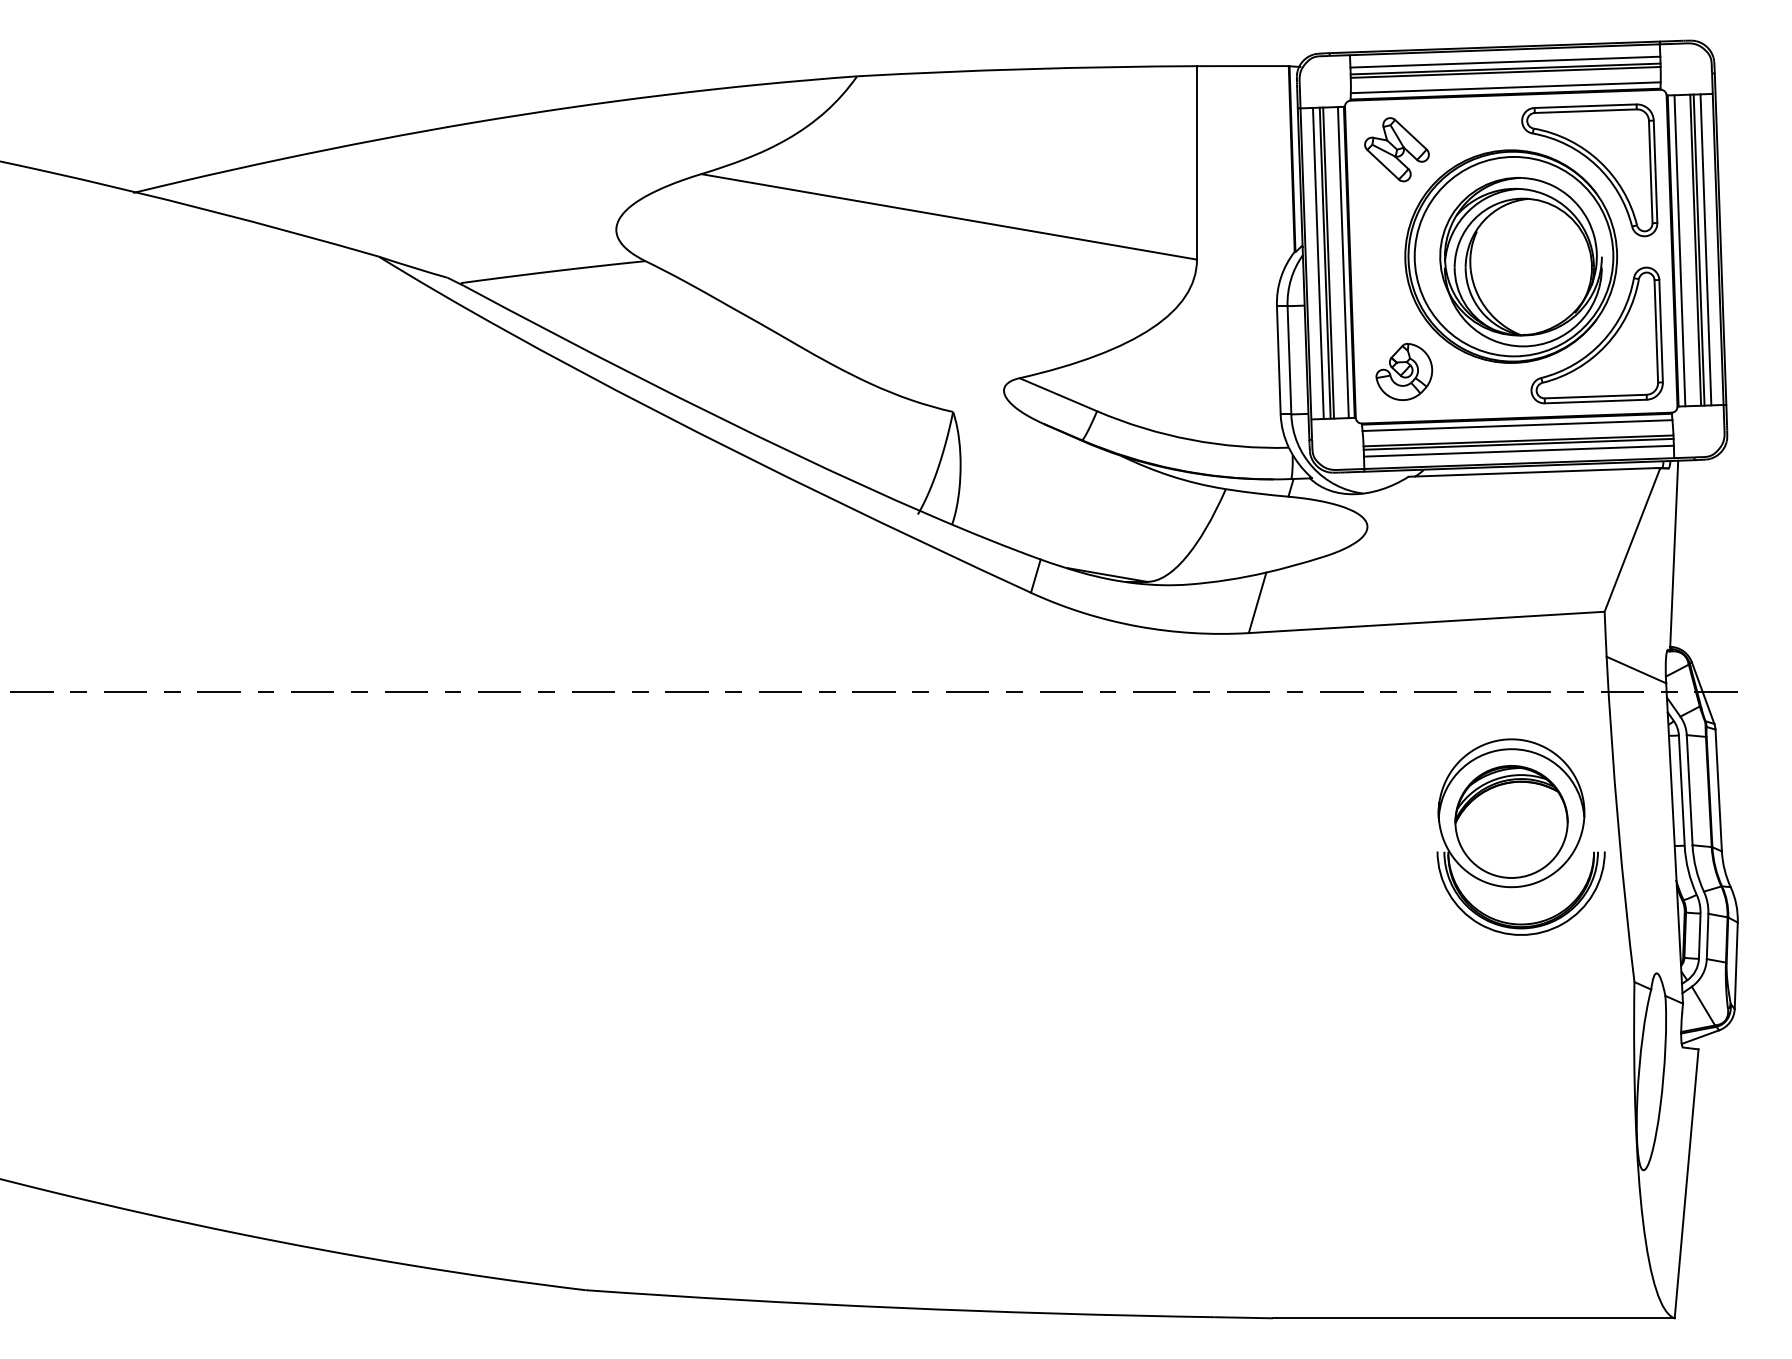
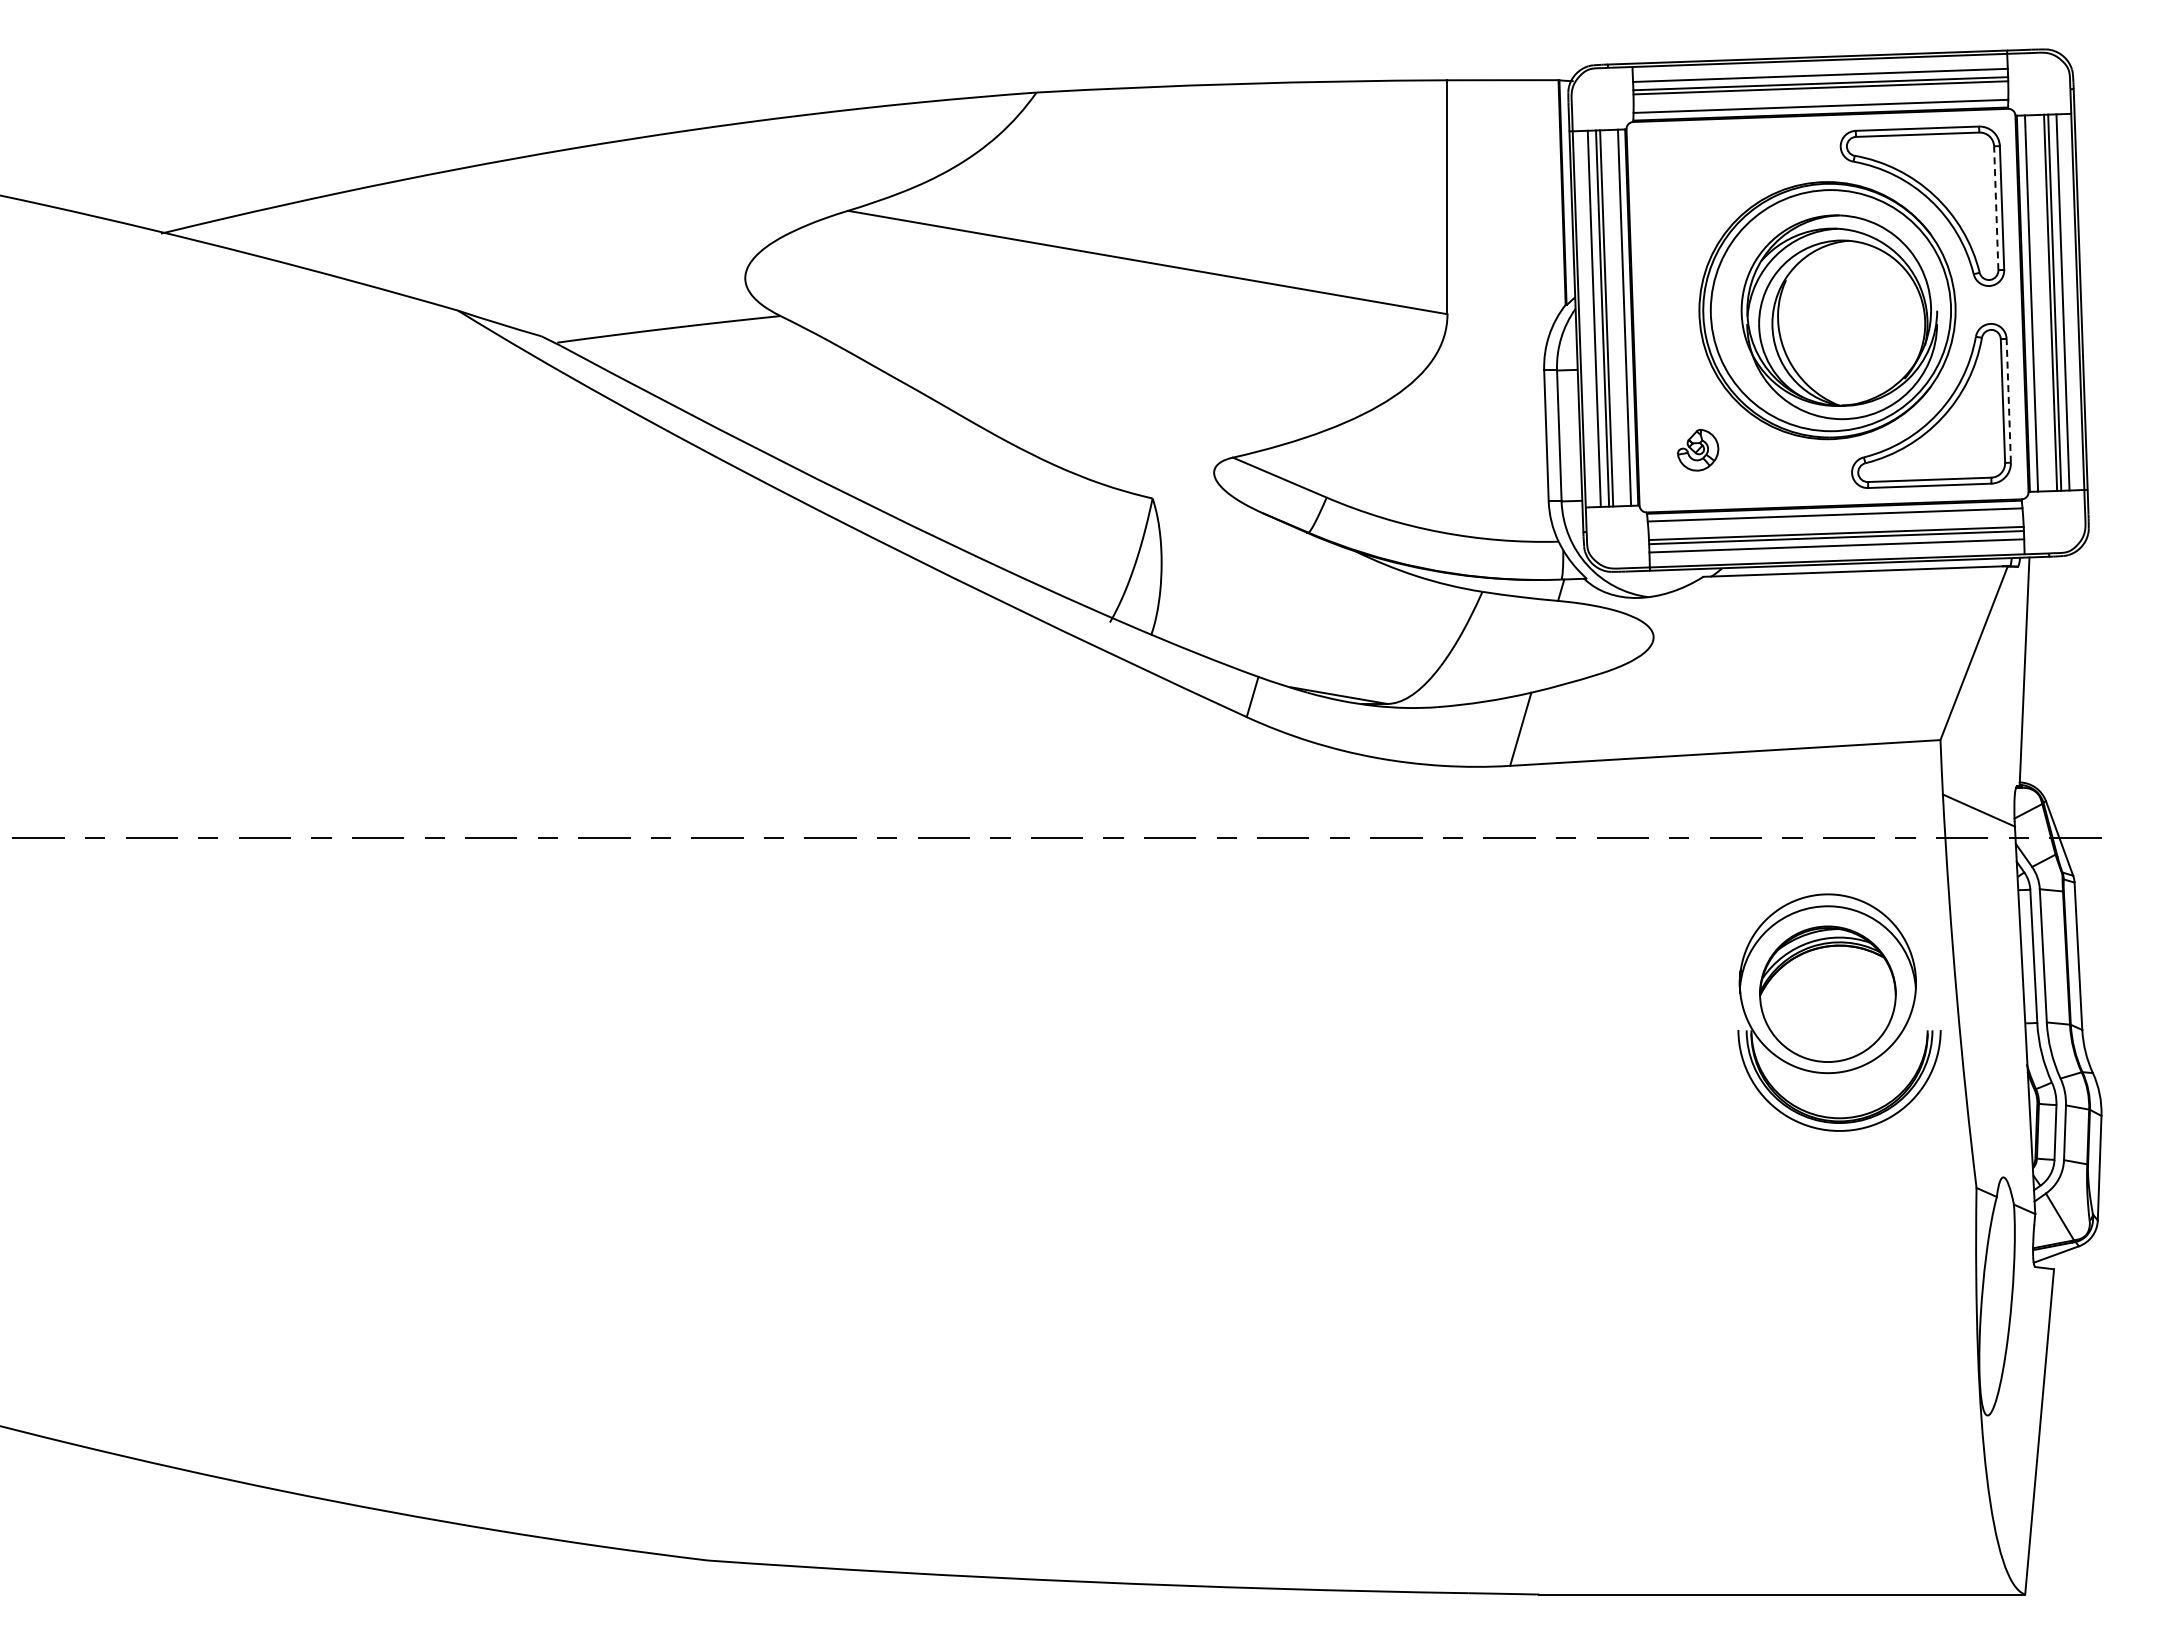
part: (1396, 149) -> (1688, 181), removed
line: (1650, 172) -> (1996, 208), solid -> dashed
line: (1660, 330) -> (2008, 400), solid -> dashed
part: (1403, 372) -> (1697, 450), size x0.6

